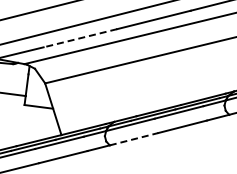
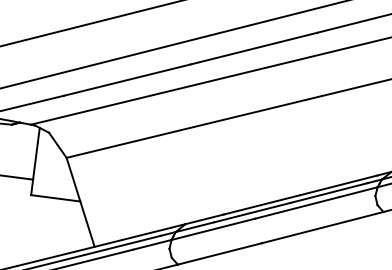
line: (80, 38) -> (127, 80), dashed -> solid
line: (134, 139) -> (220, 254), dashed -> solid

